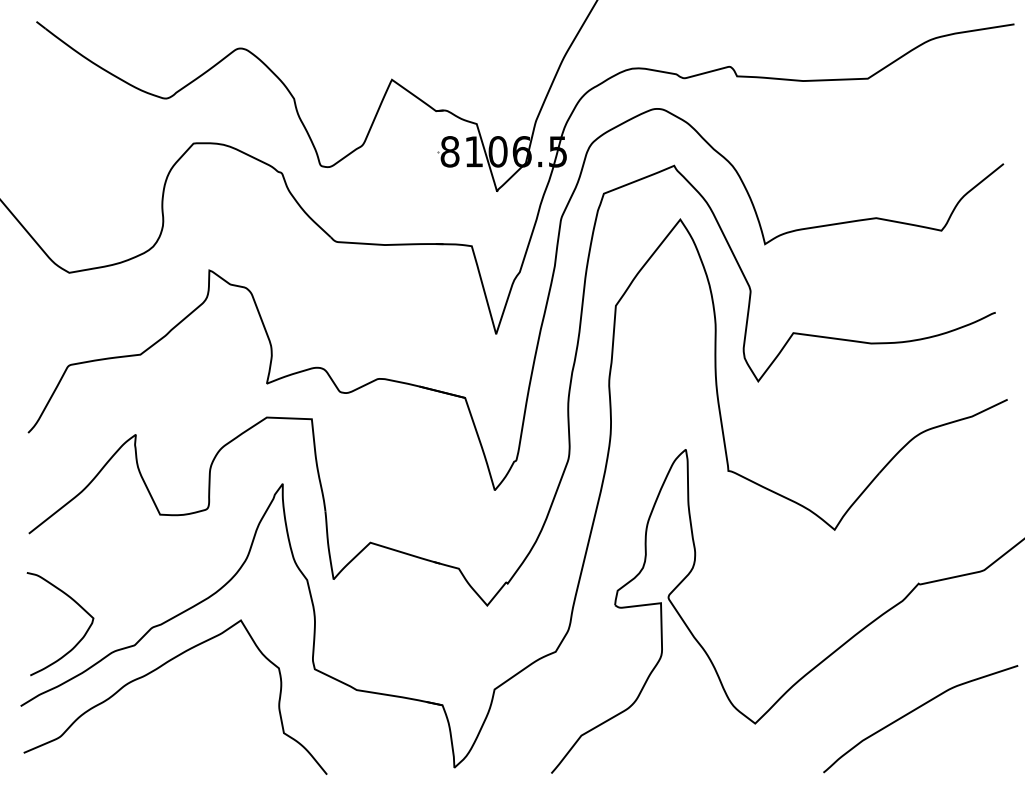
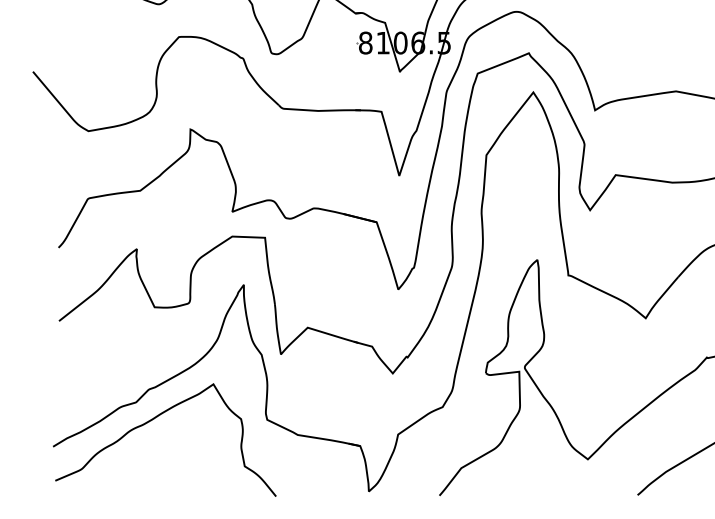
curve: (78, 641) -> (95, 399), removed

